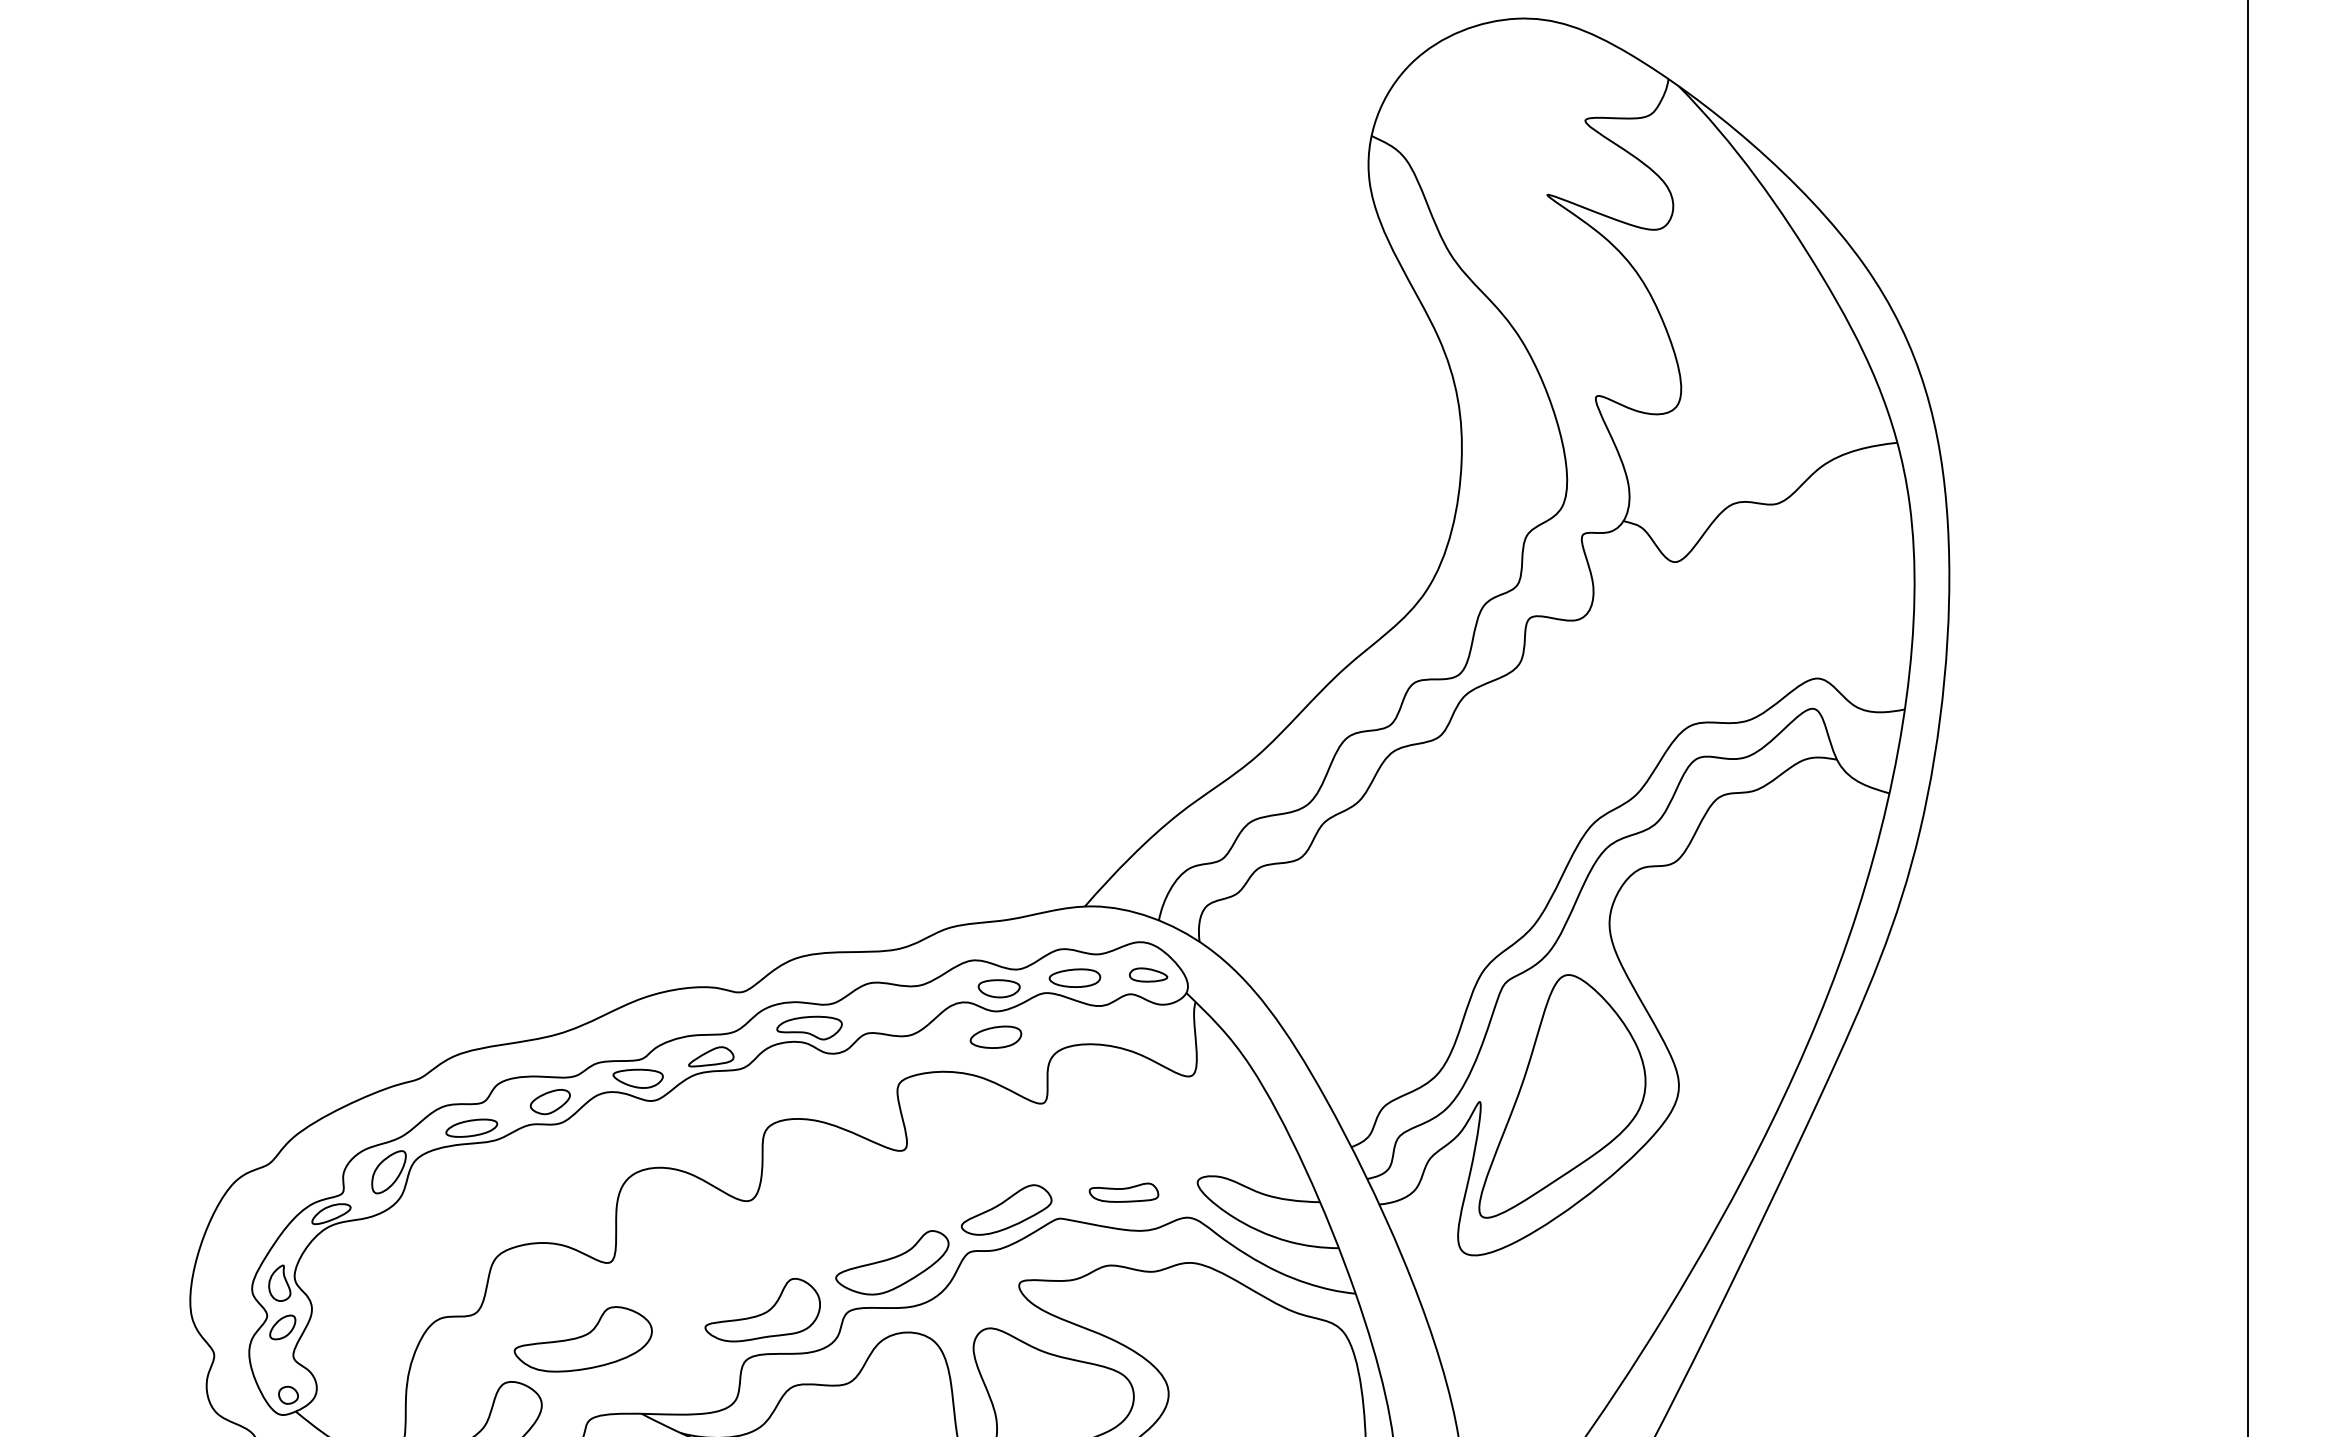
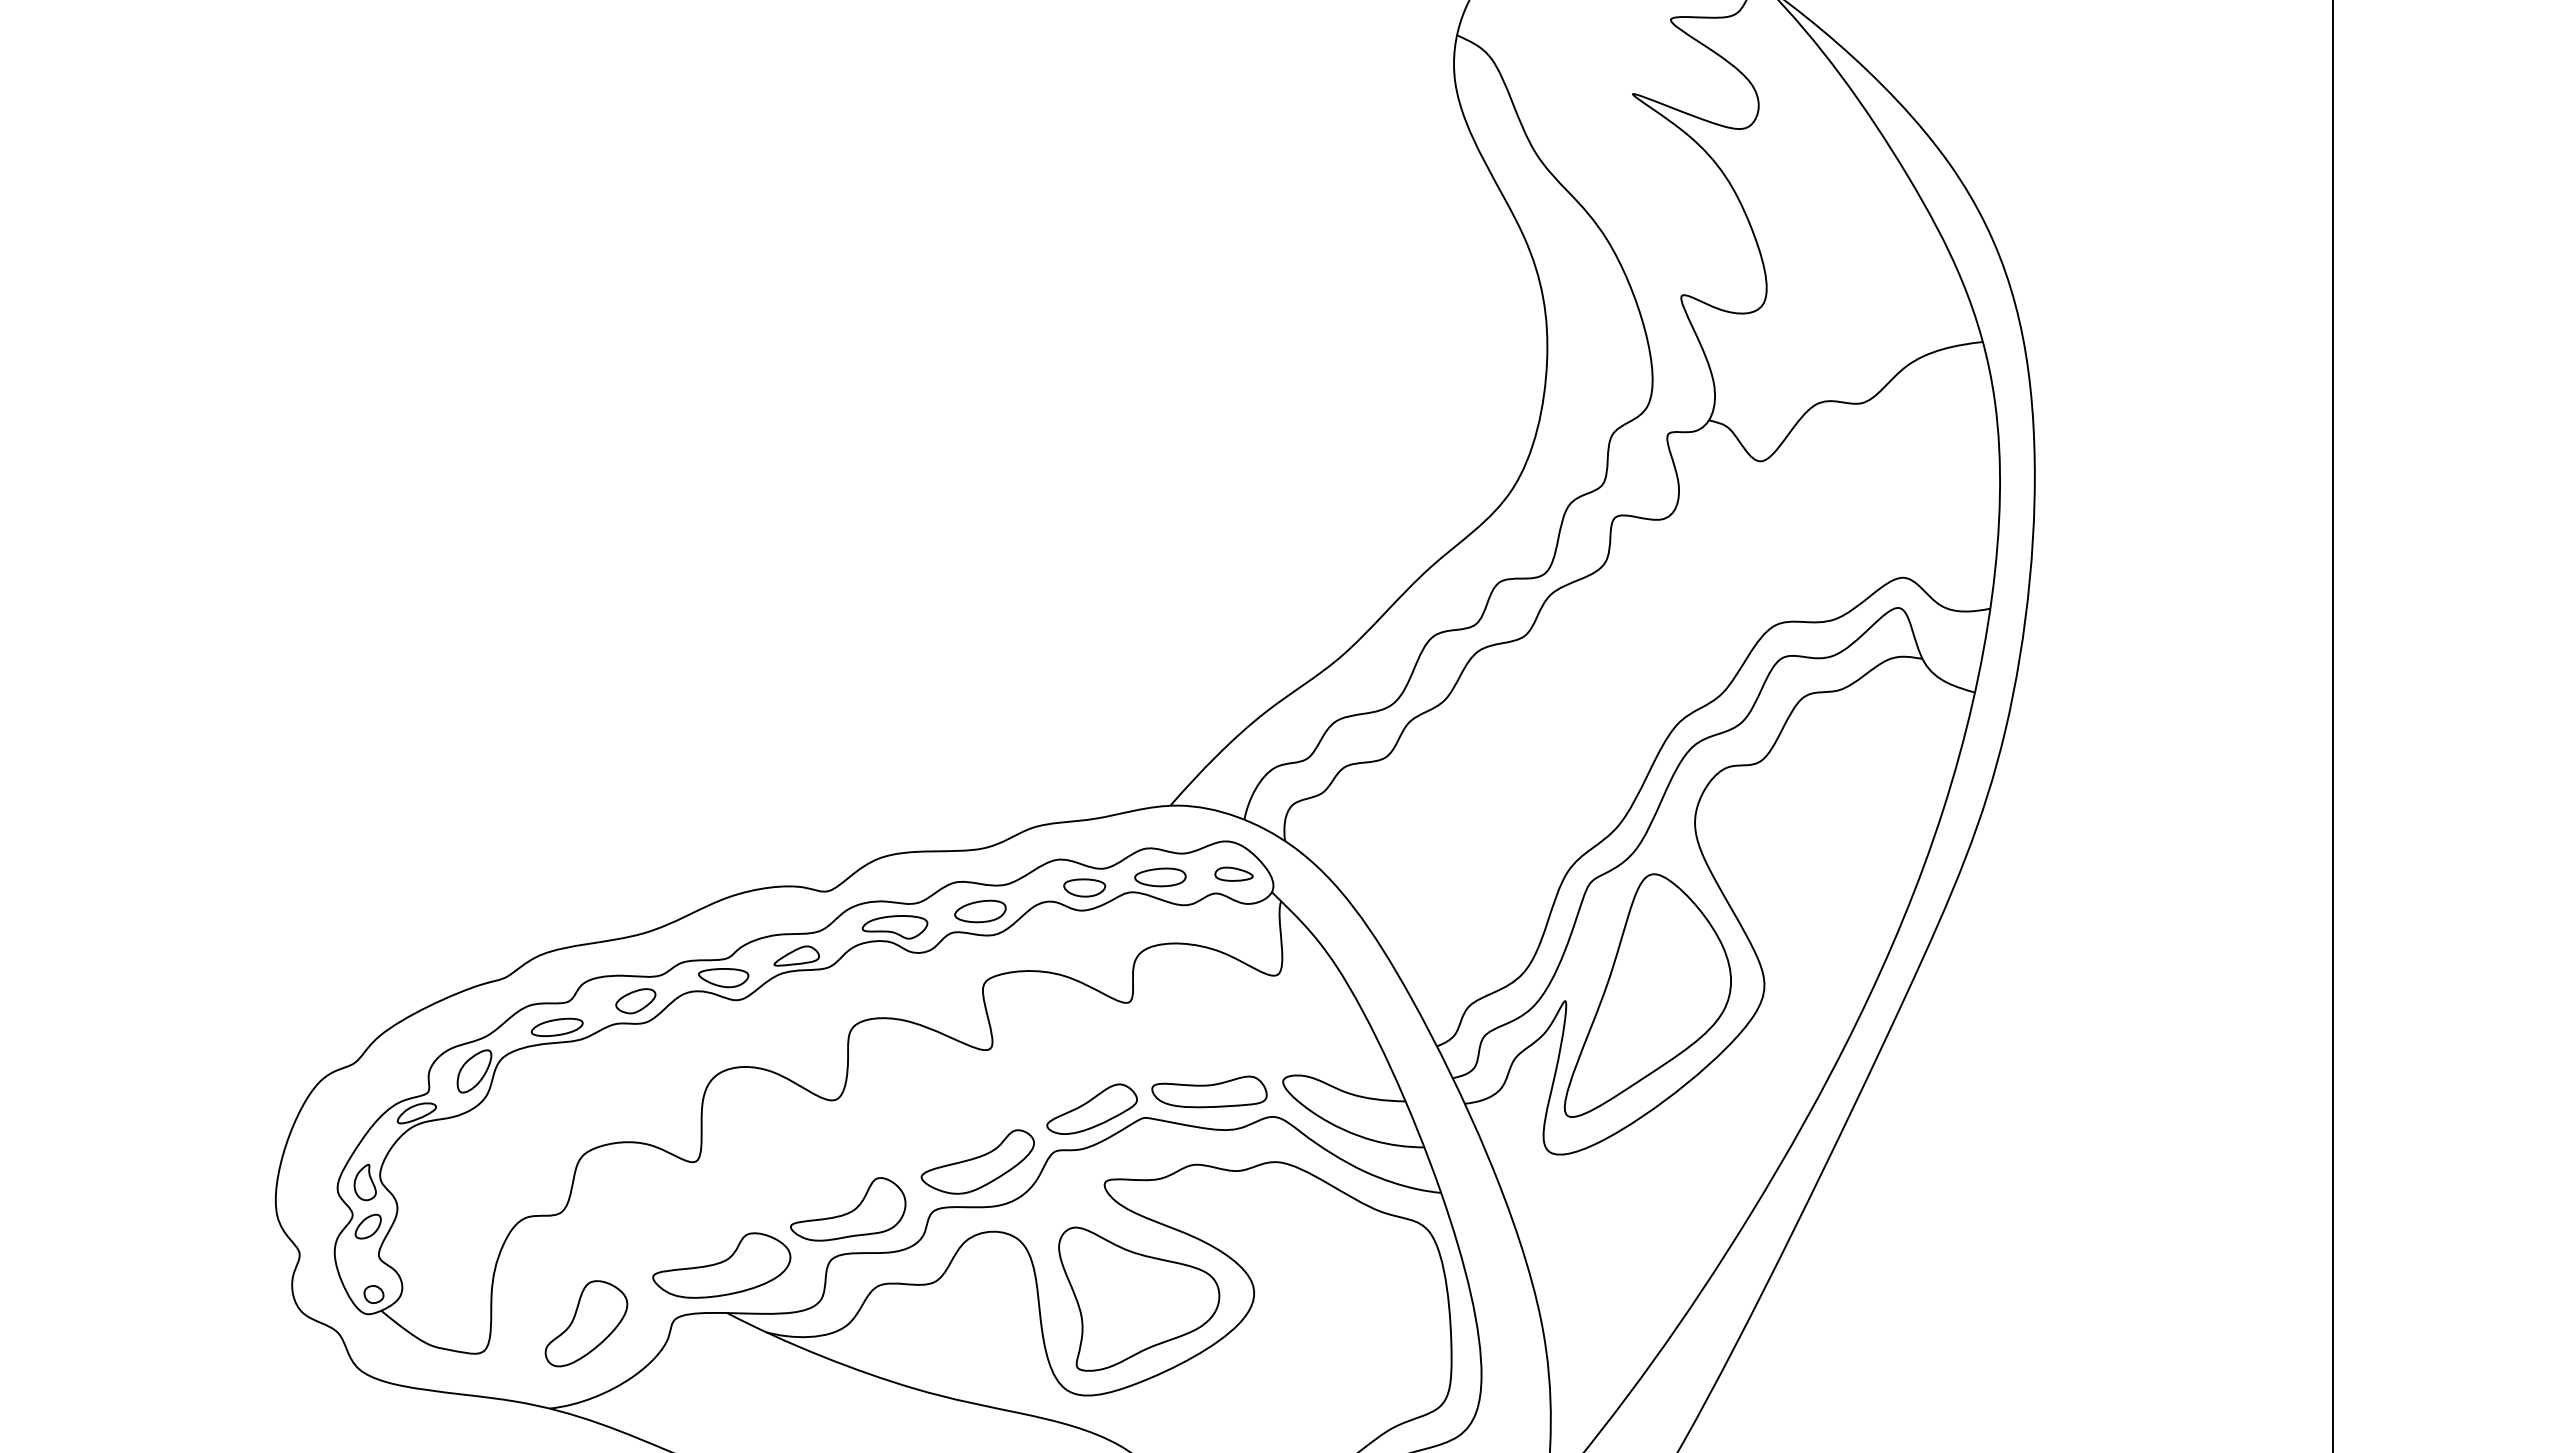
part: (996, 1037) -> (980, 911), moved
part: (1124, 1192) -> (1209, 1091), size x1.67
part: (583, 1339) -> (721, 1265), moved

